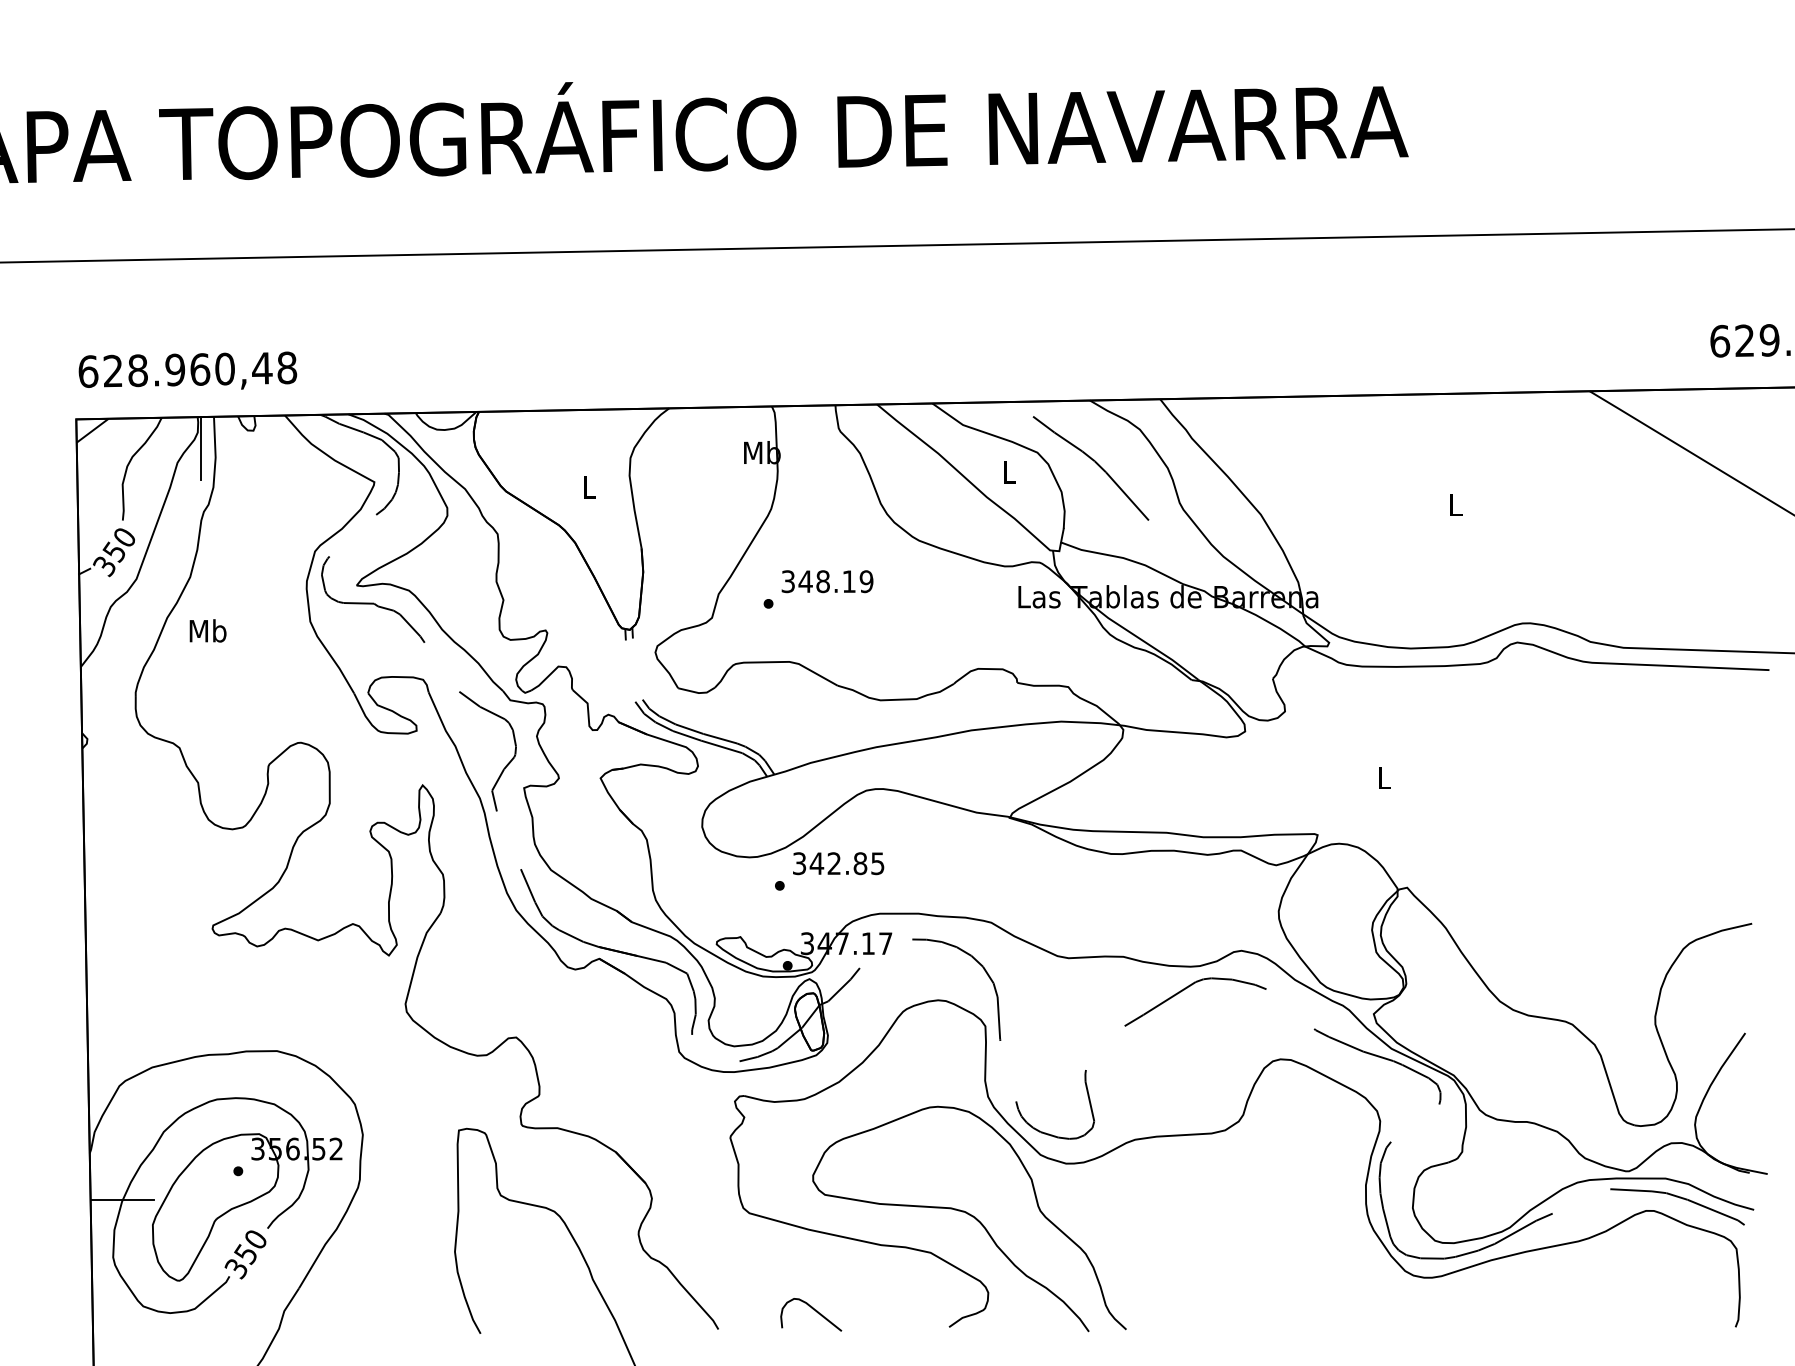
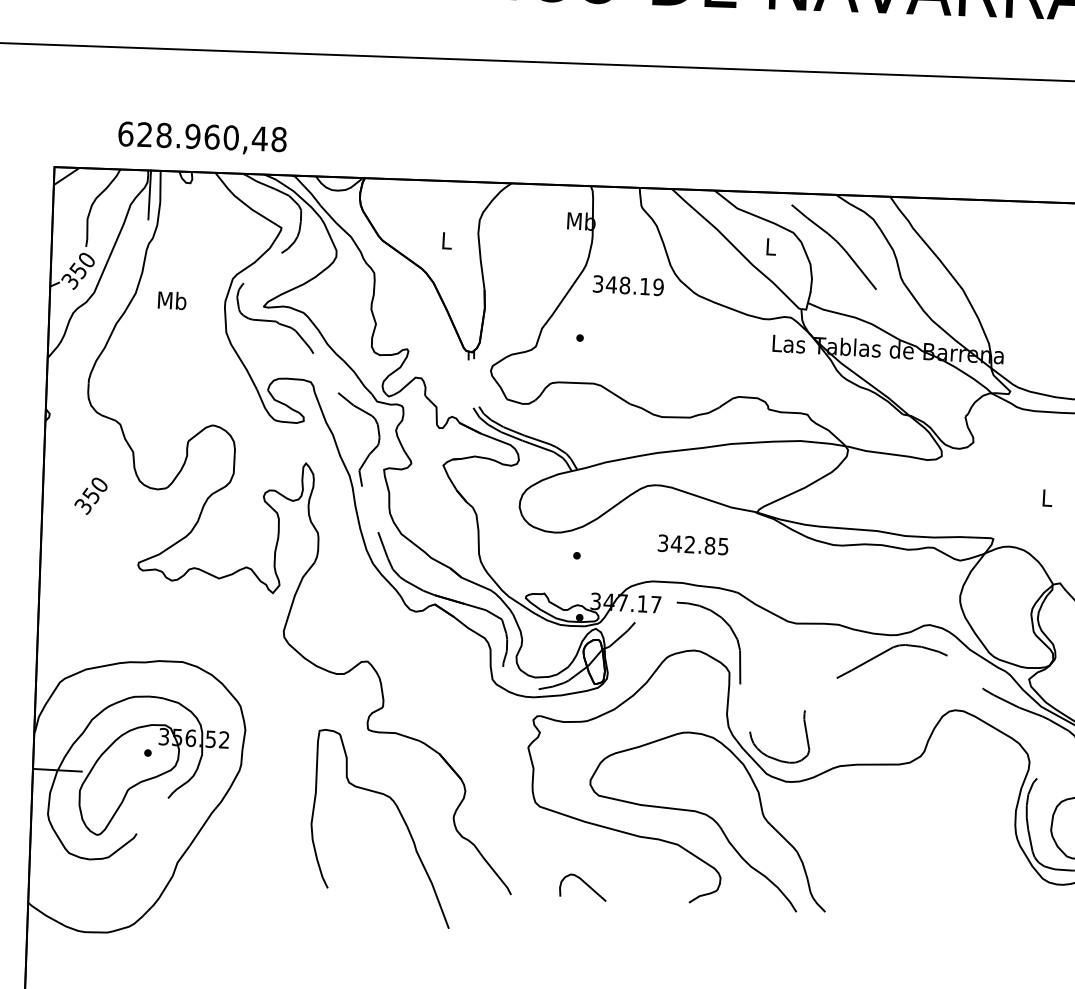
text: (187, 370) -> (202, 137), moved
text: (827, 581) -> (628, 285), moved
text: (207, 630) -> (171, 300), moved
text: (838, 863) -> (693, 544), moved
text: (245, 1254) -> (90, 495), moved

